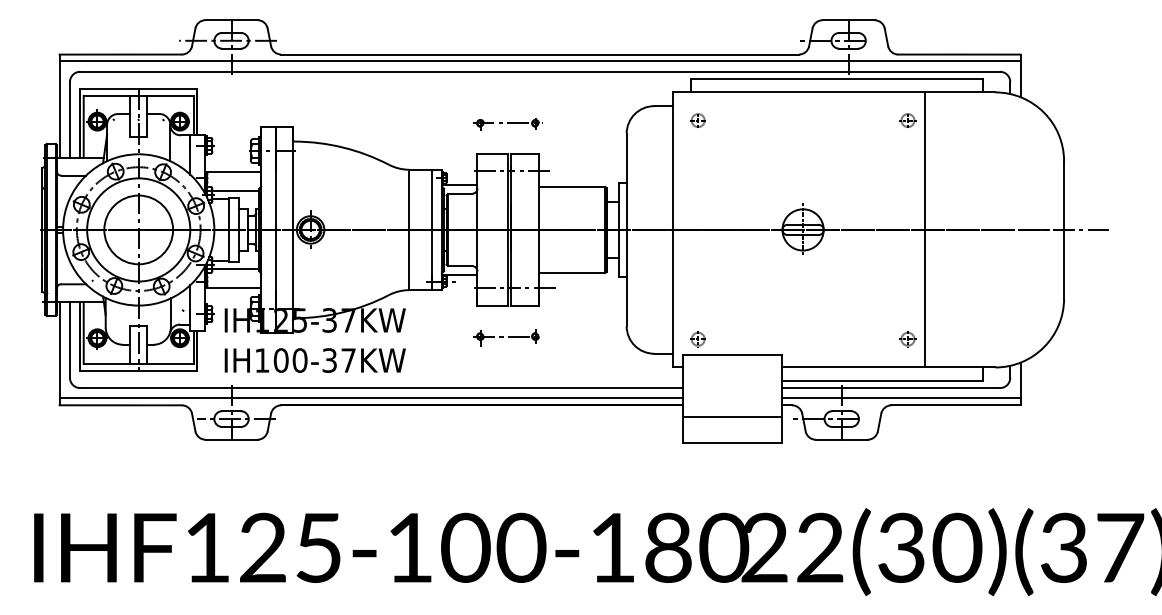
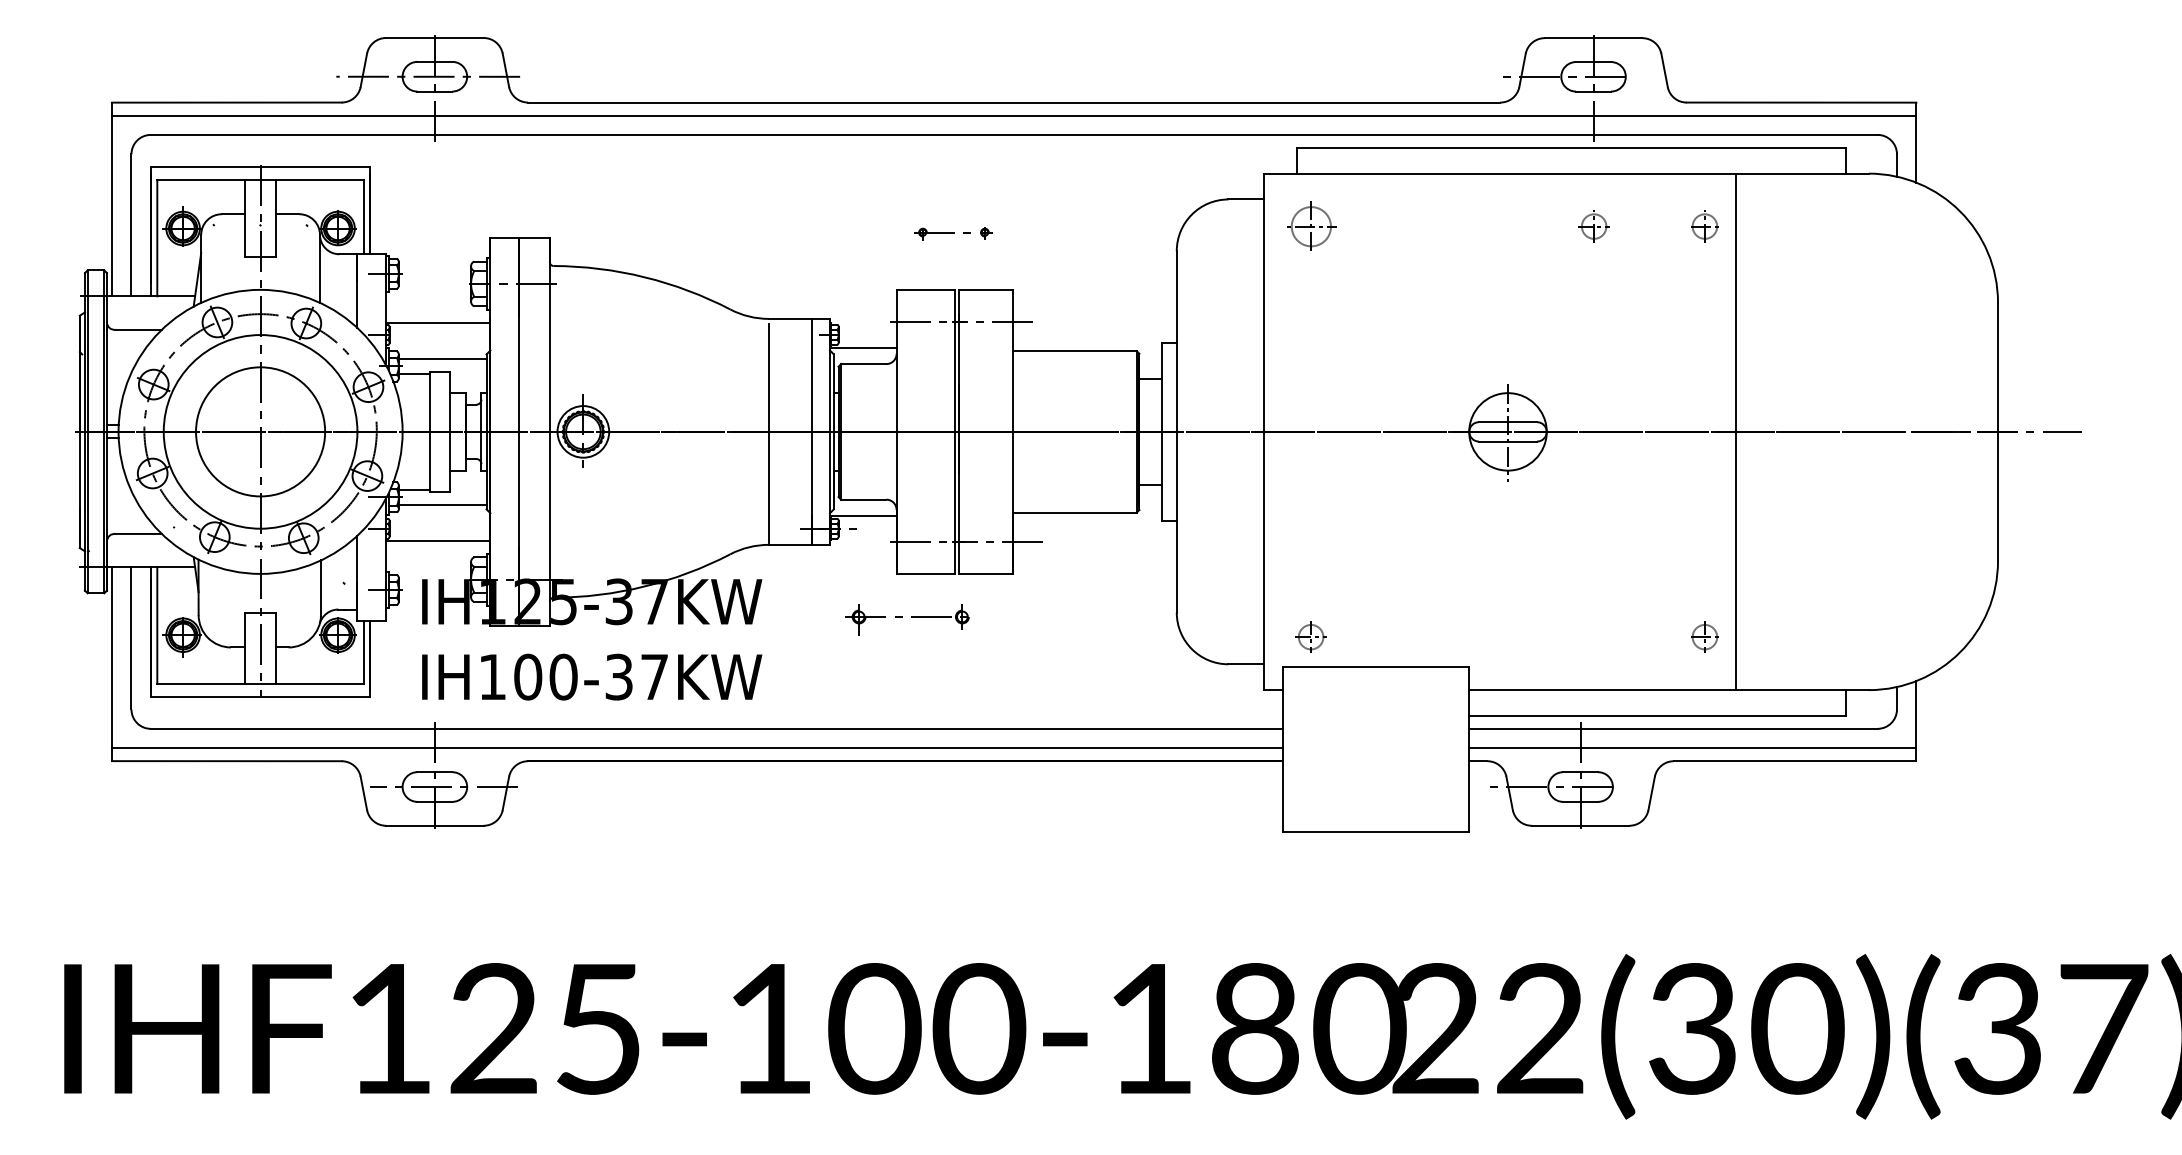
part: (697, 120) -> (1309, 226), size x1.6
part: (848, 120) -> (1593, 226), added
part: (507, 124) -> (952, 233), size x0.6
part: (506, 337) -> (907, 618), moved
line: (732, 417) -> (1375, 784), removed

